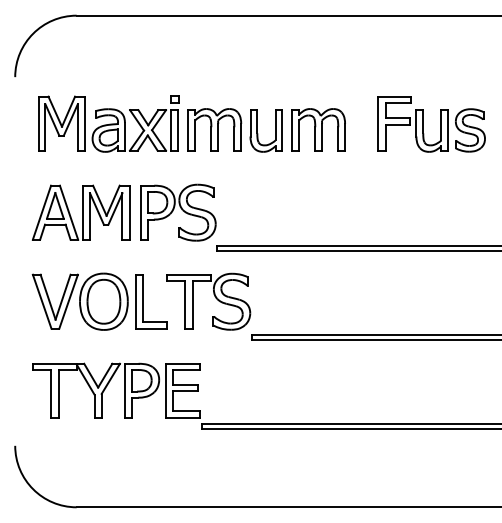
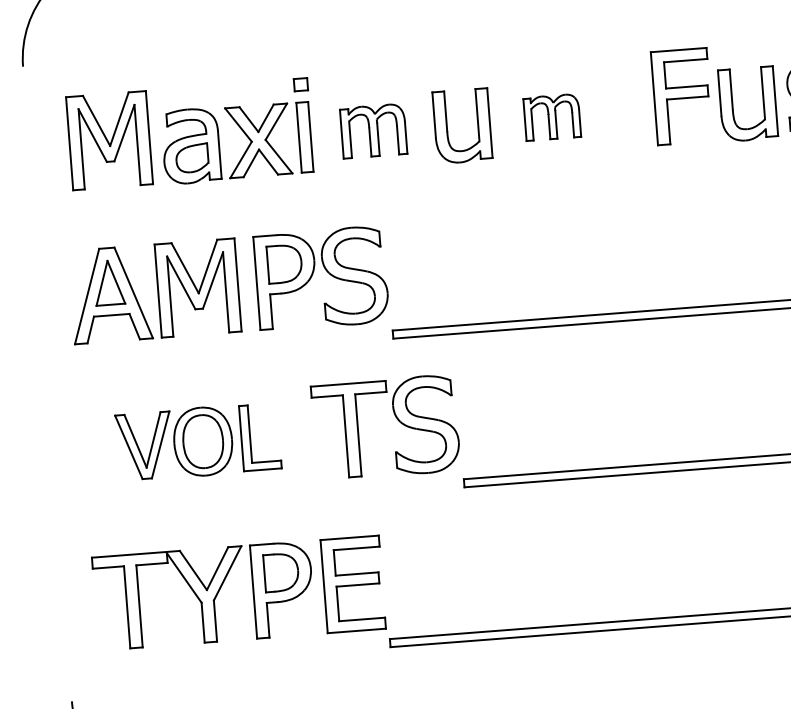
part: (214, 129) -> (372, 130), size x0.7
part: (318, 129) -> (551, 116), size x0.6
part: (99, 301) -> (197, 441), size x0.7

